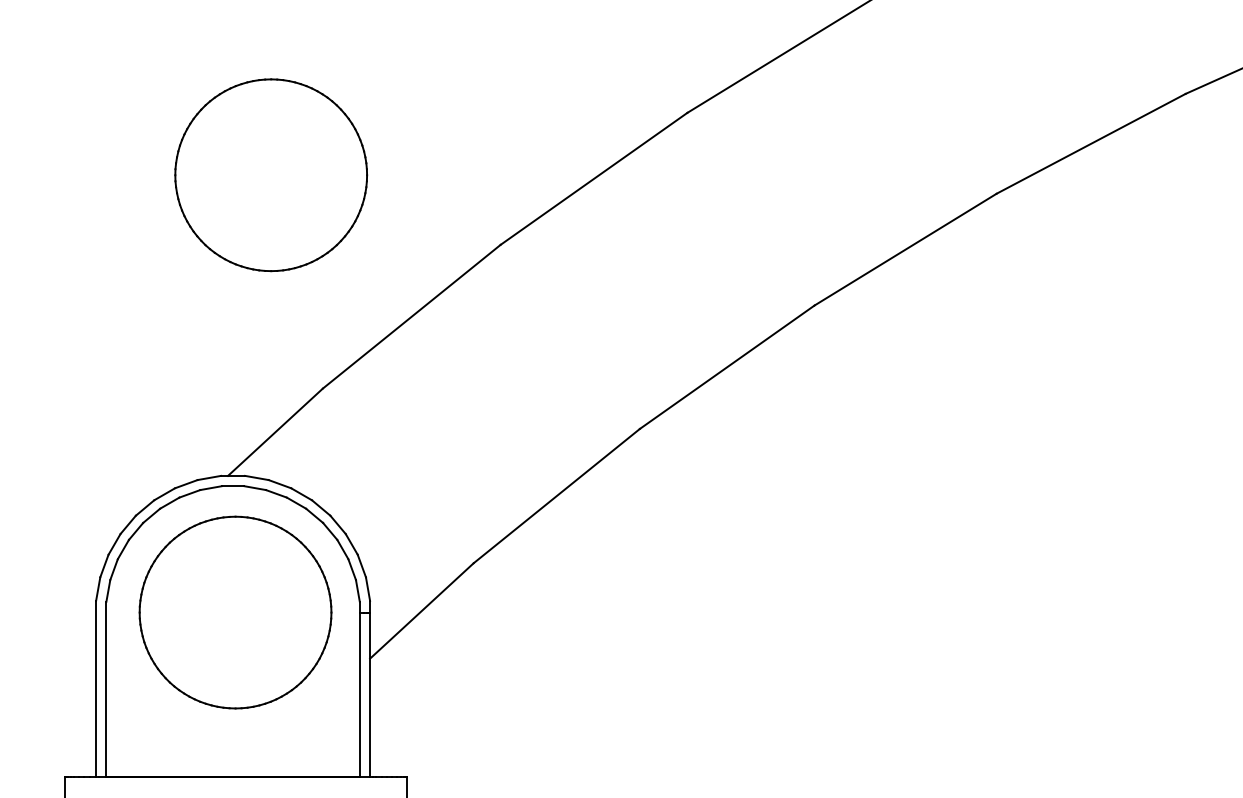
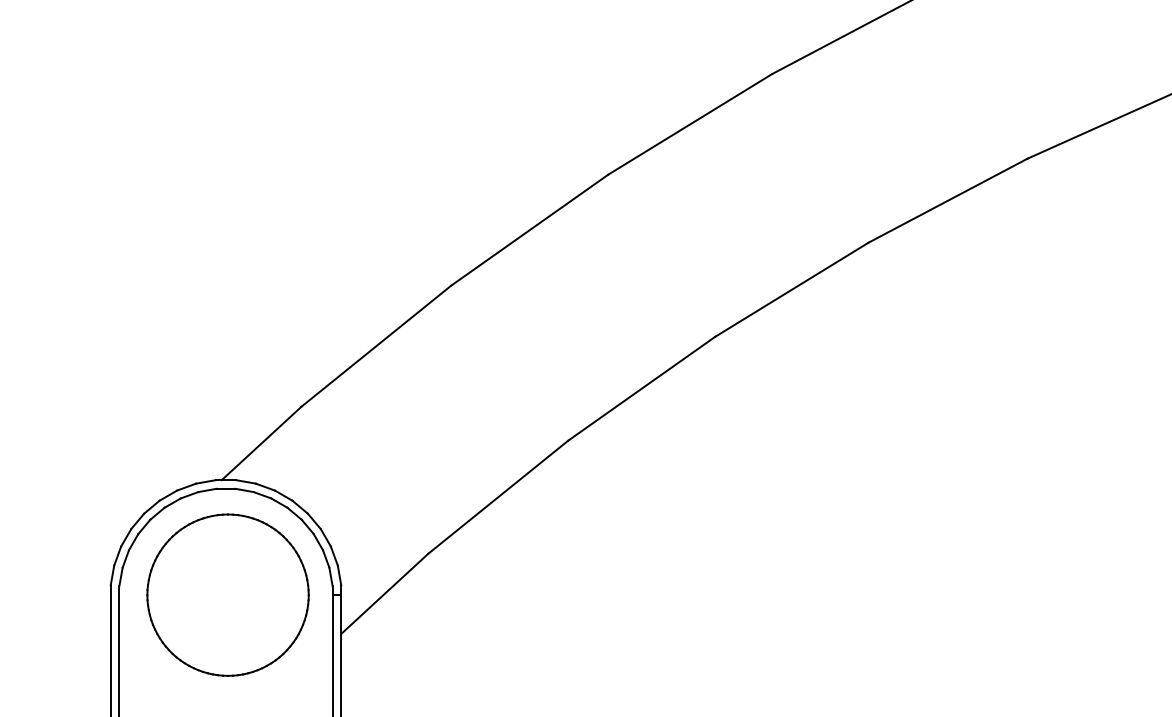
part: (270, 174) -> (257, 226), removed

